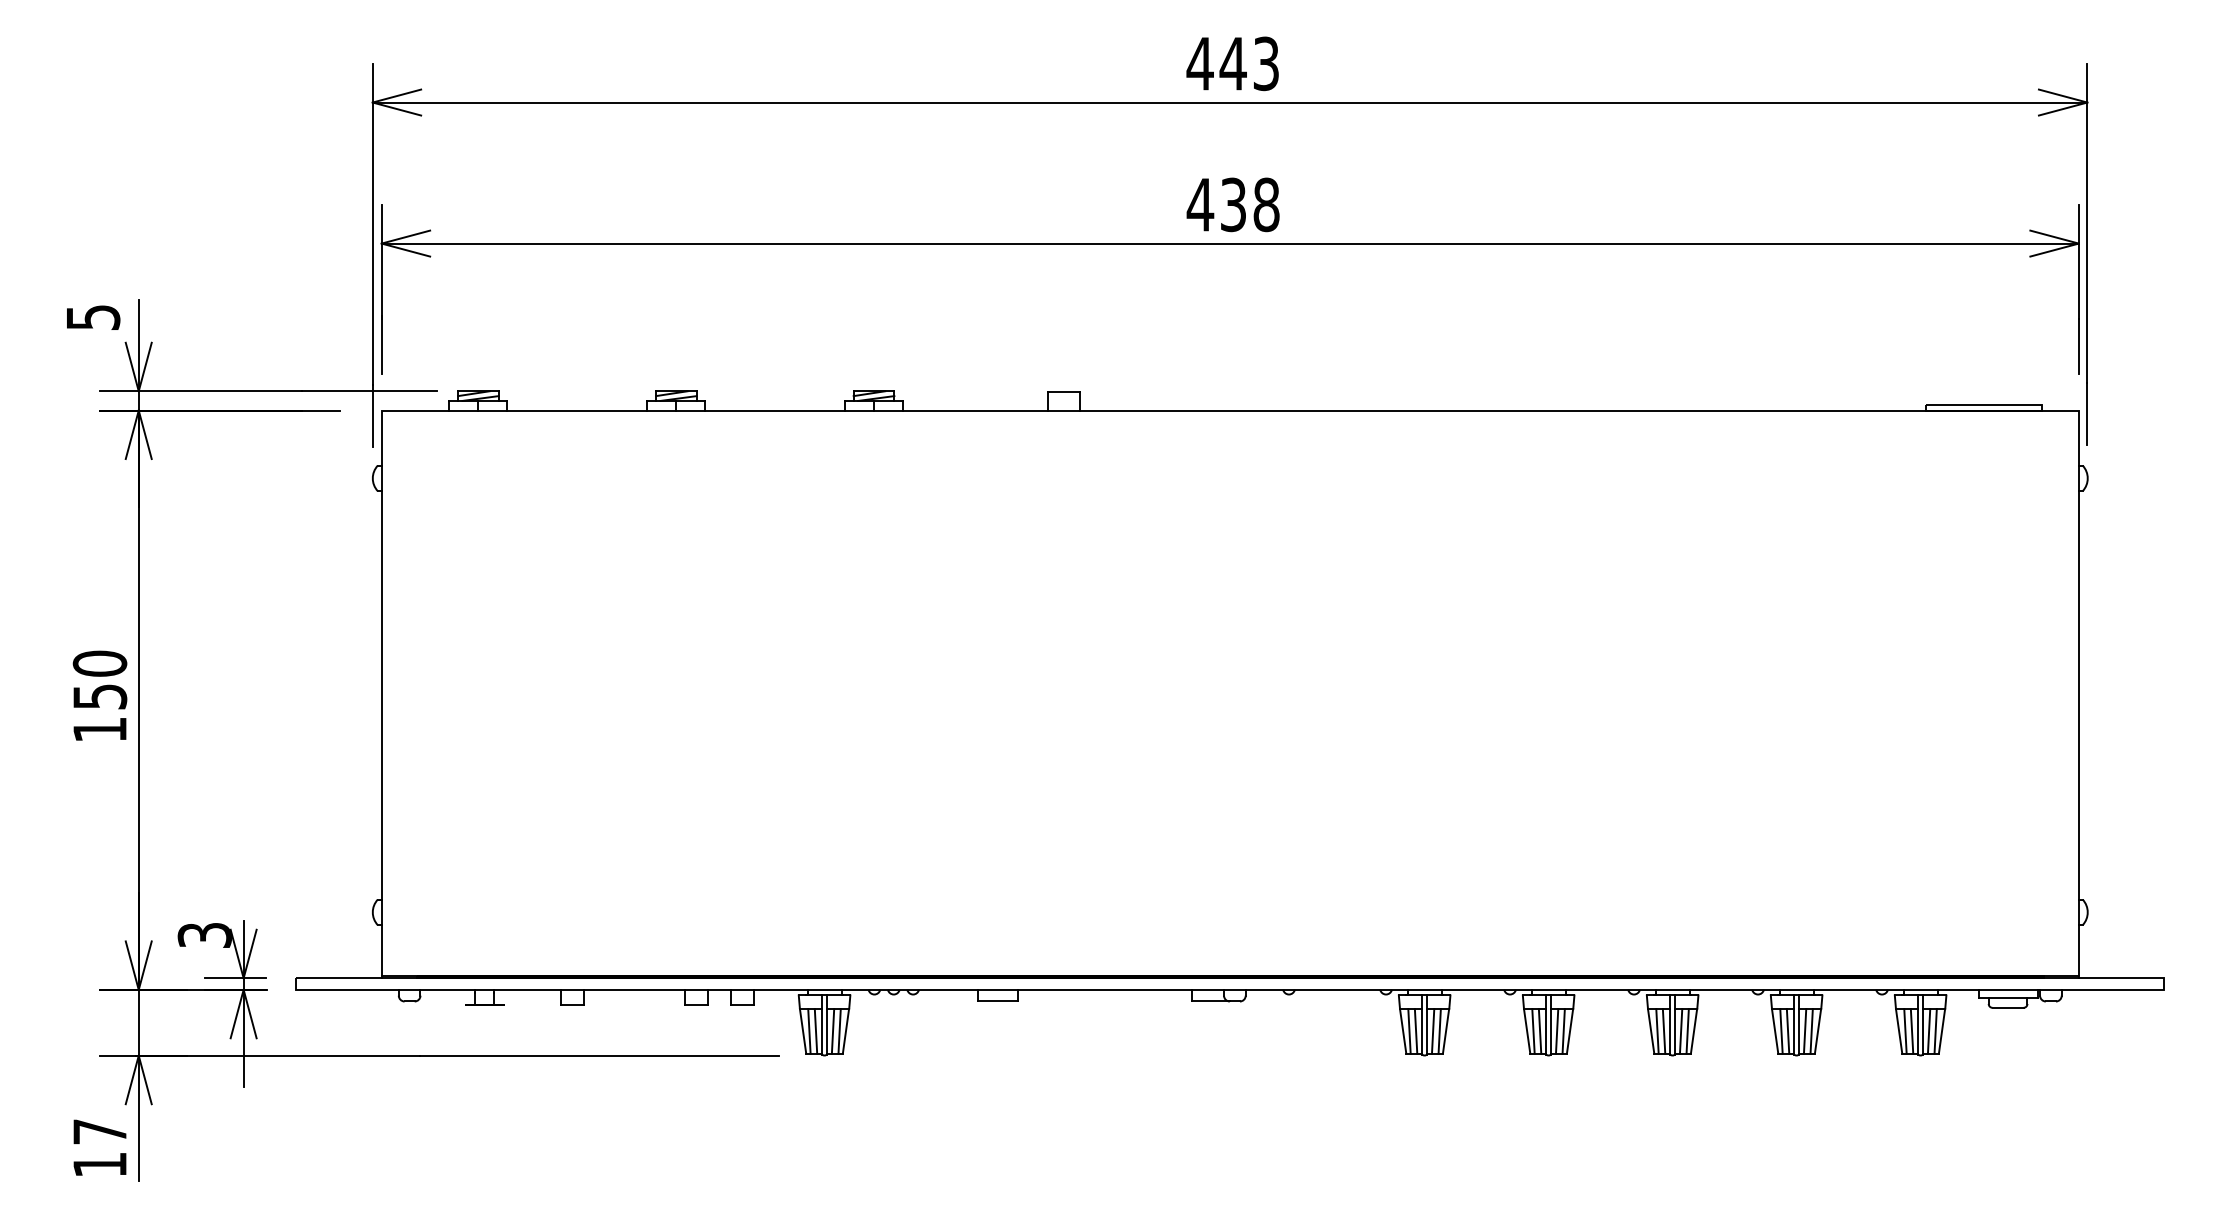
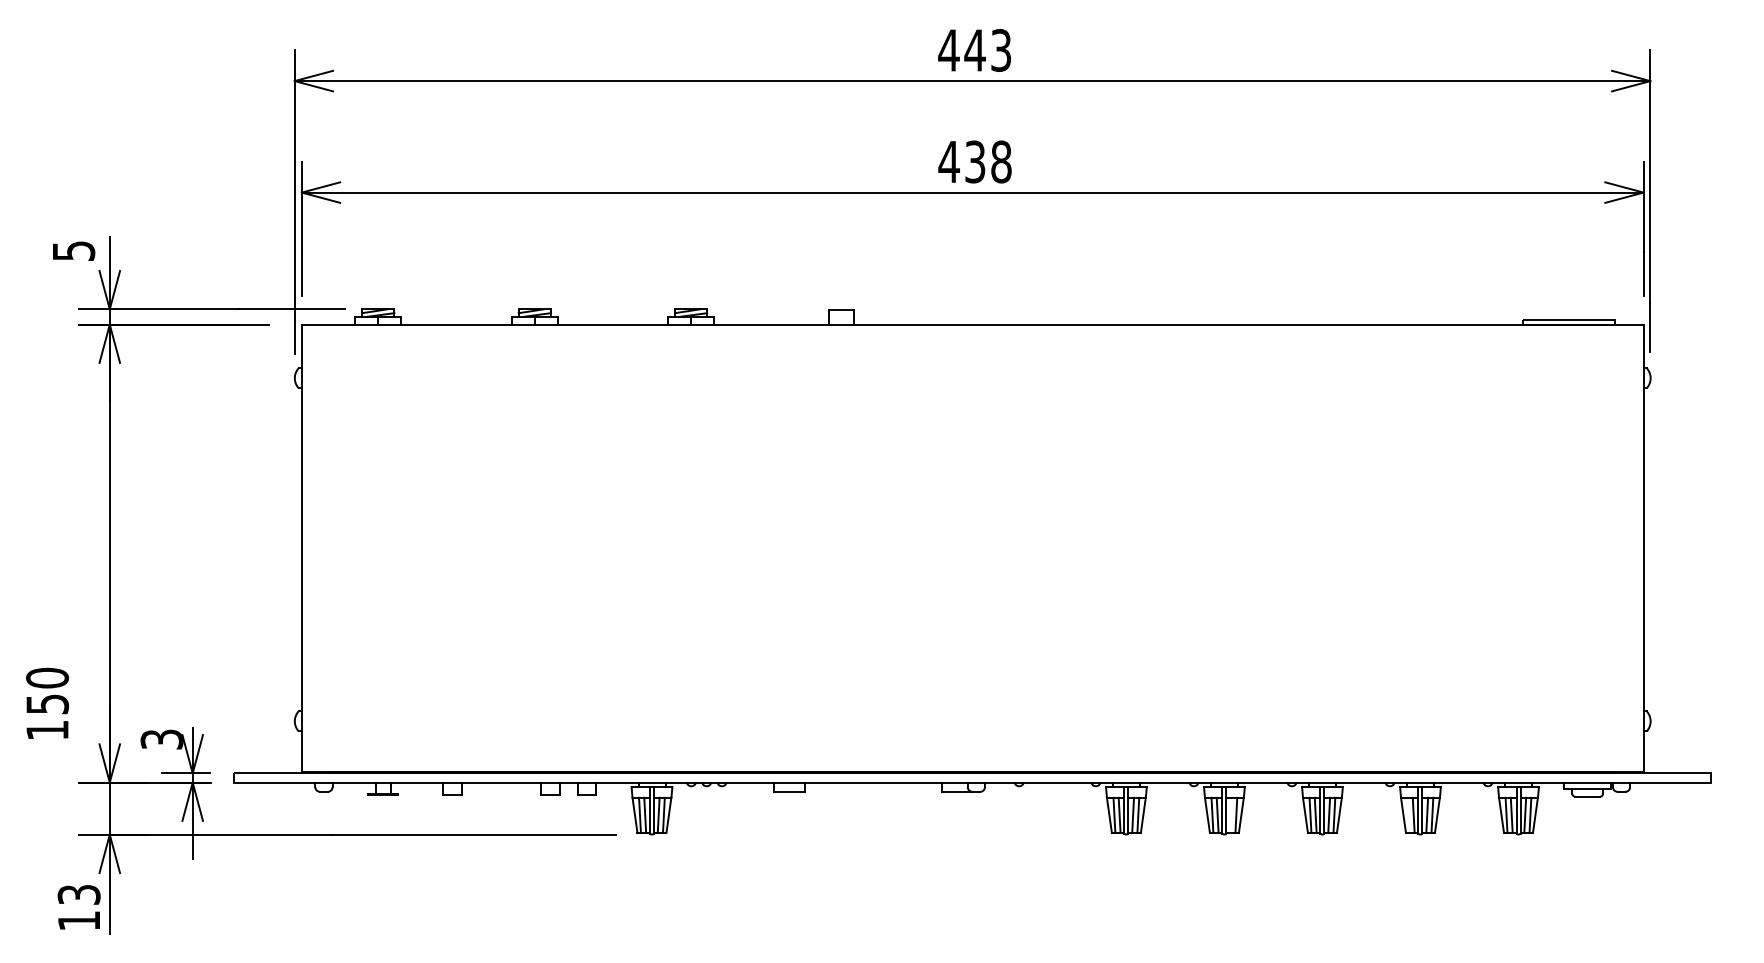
text: (99, 695) -> (47, 703), moved
line: (1556, 1031) -> (1230, 815), removed
line: (1781, 1031) -> (1408, 815), removed
text: (99, 1131) -> (78, 894), 17 -> 13

